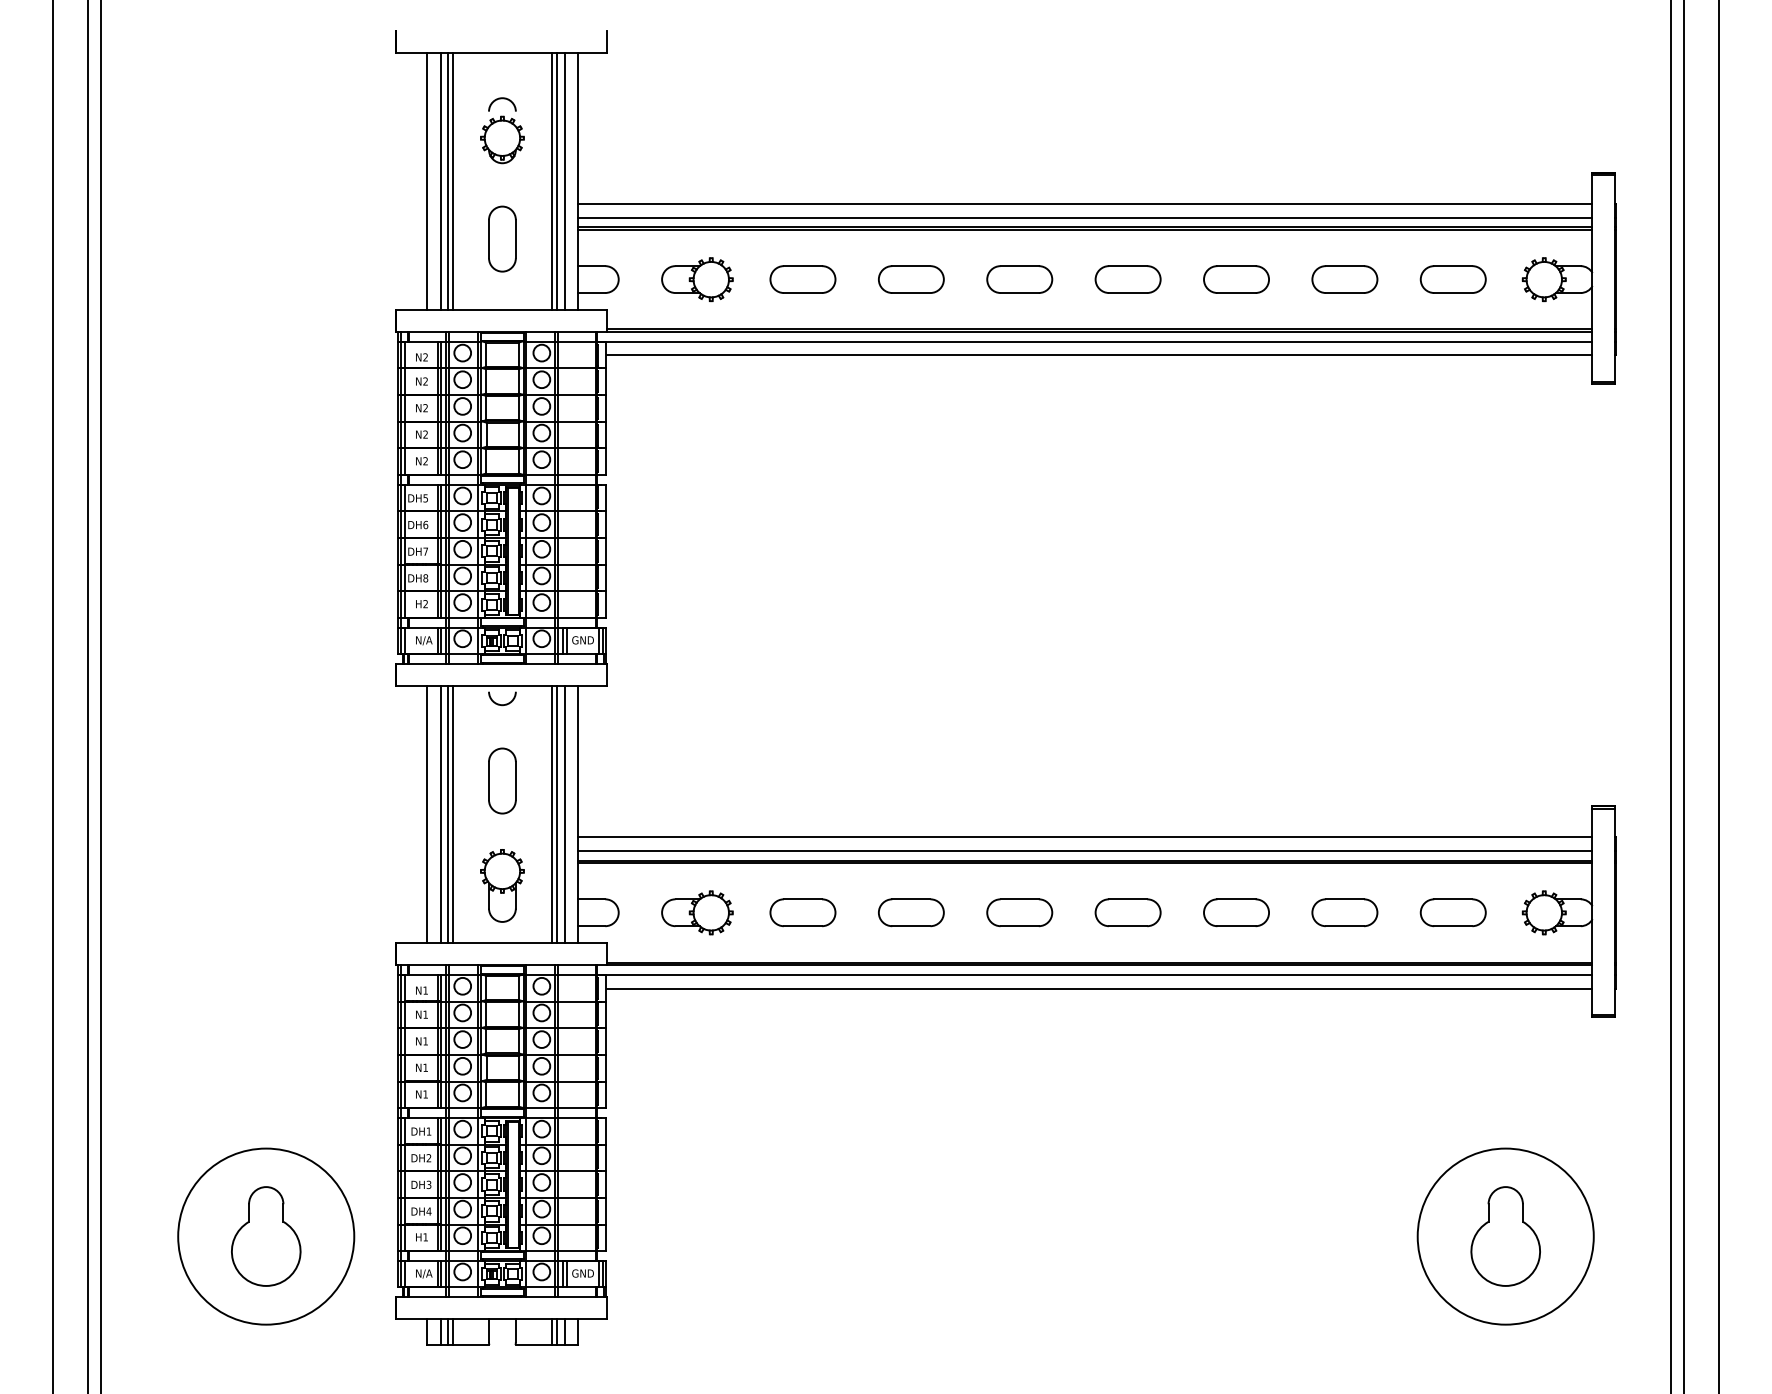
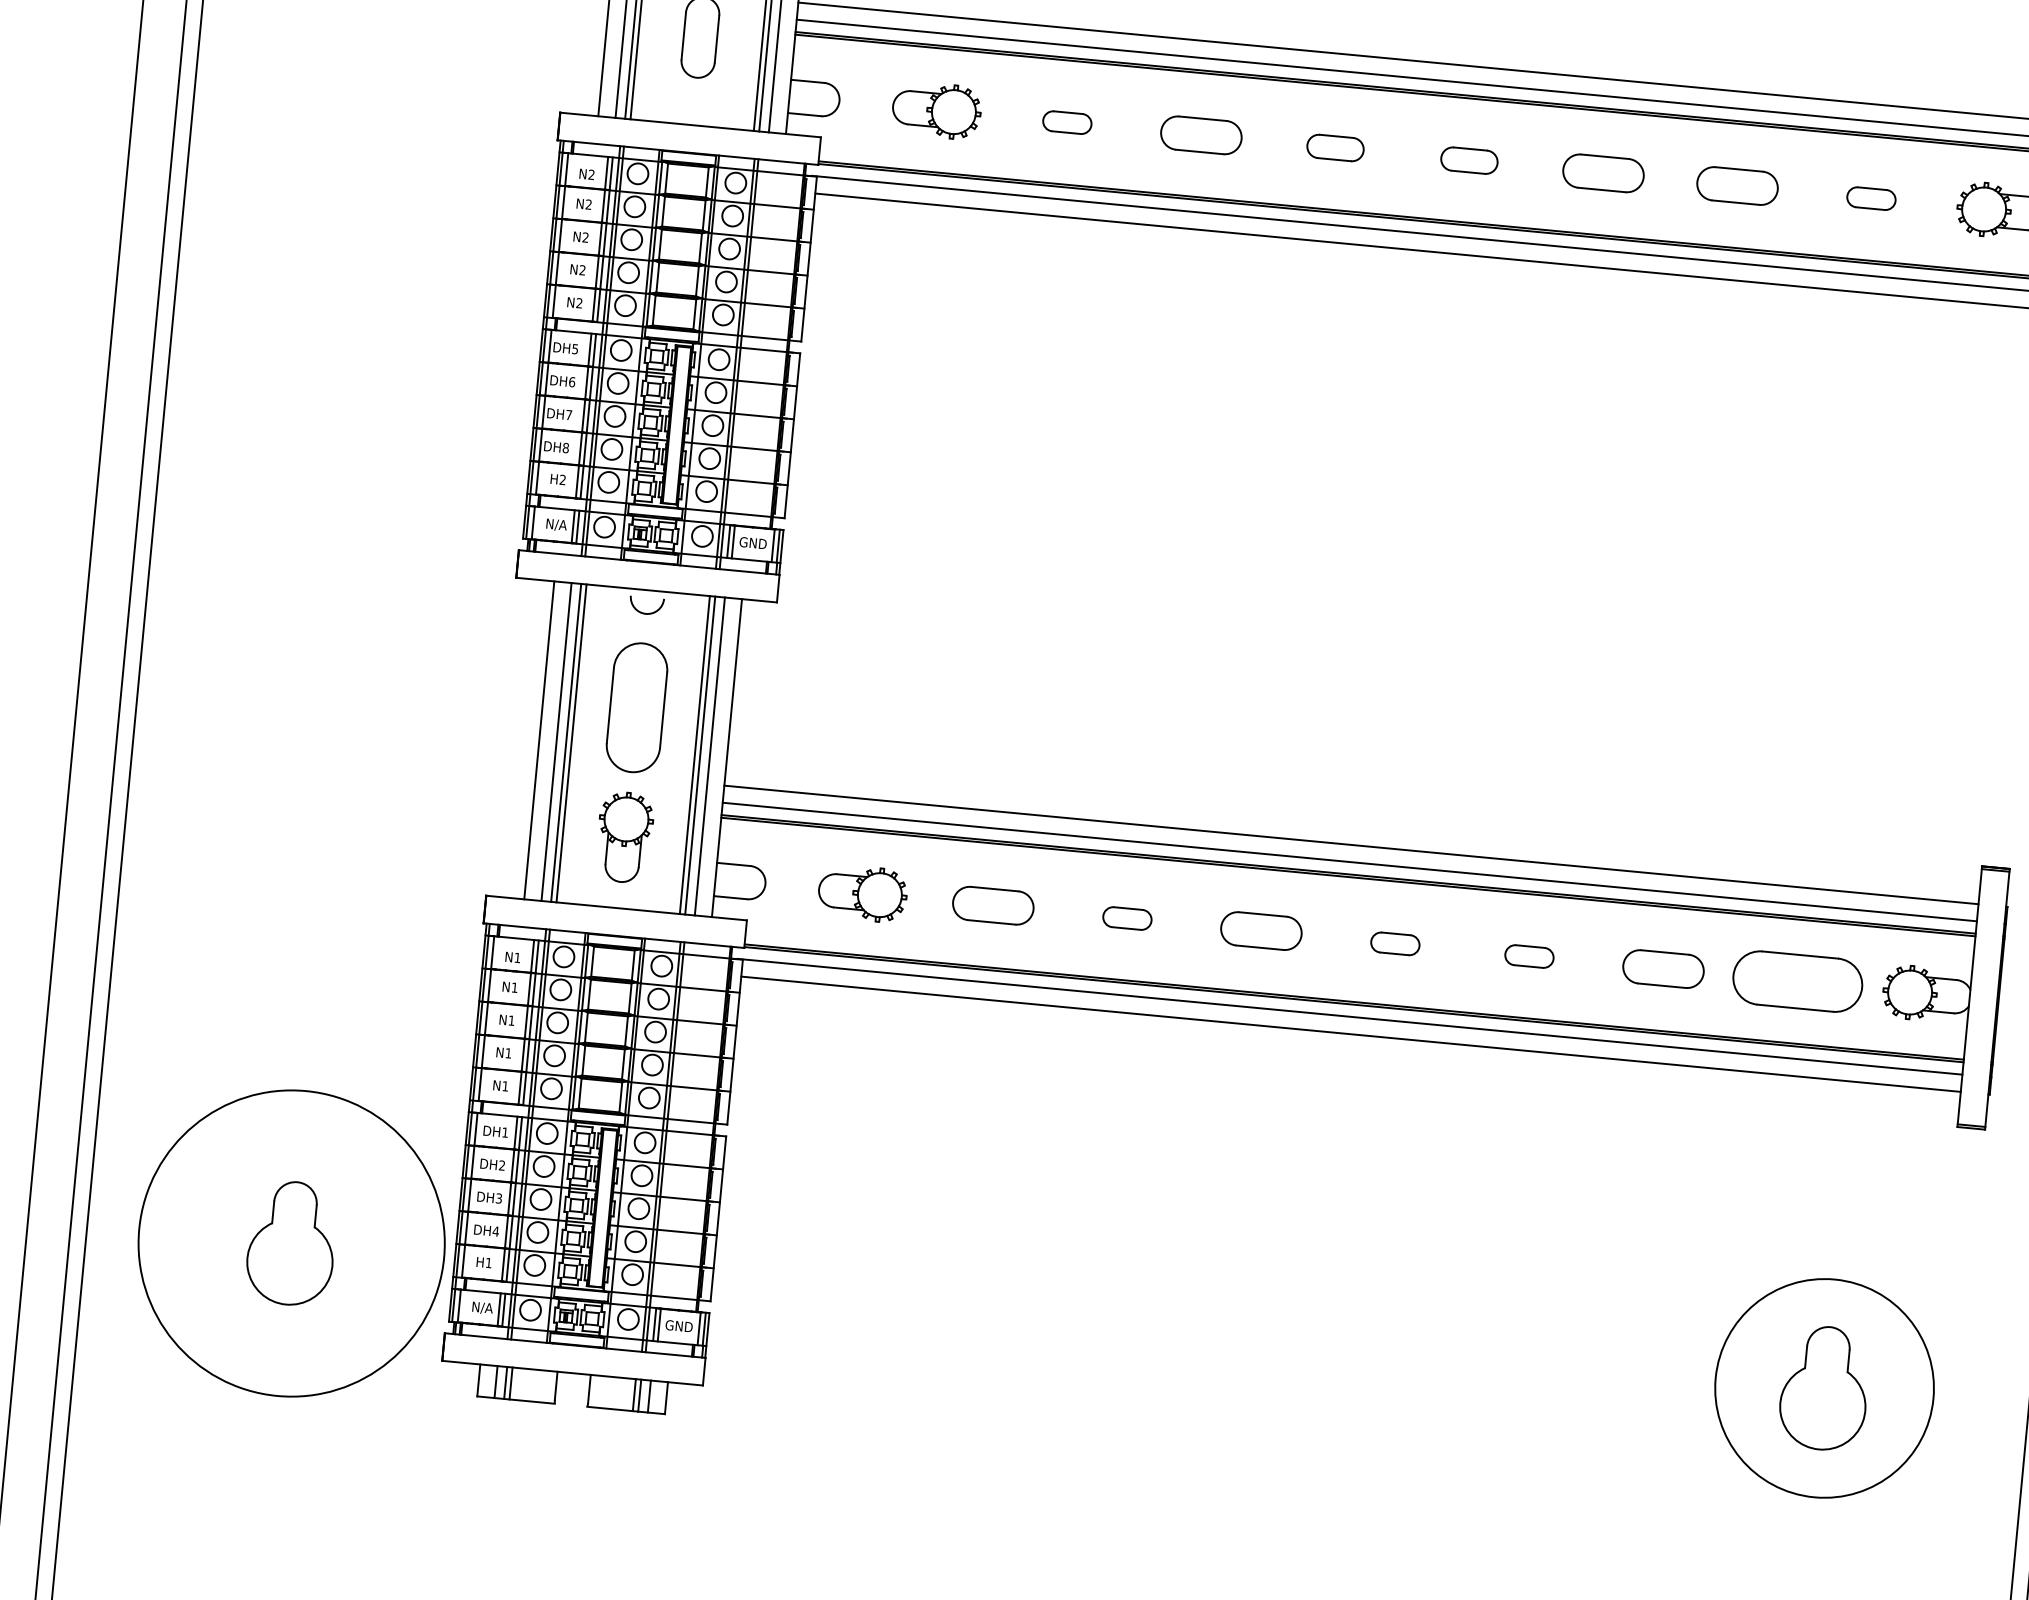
part: (802, 279) -> (1066, 122), size x0.6
part: (1019, 279) -> (1335, 147), size x0.7
part: (1127, 279) -> (1468, 160), size x0.7
part: (1452, 279) -> (1870, 198), size x0.6
part: (502, 780) -> (637, 707), size x1.6
part: (911, 912) -> (1127, 918), size x0.6
part: (1127, 912) -> (1394, 943), size x0.6
part: (1236, 912) -> (1529, 956), size x0.6
part: (1452, 912) -> (1796, 981), size x1.6
circle: (266, 1236) -> (292, 1243), size x1.4

